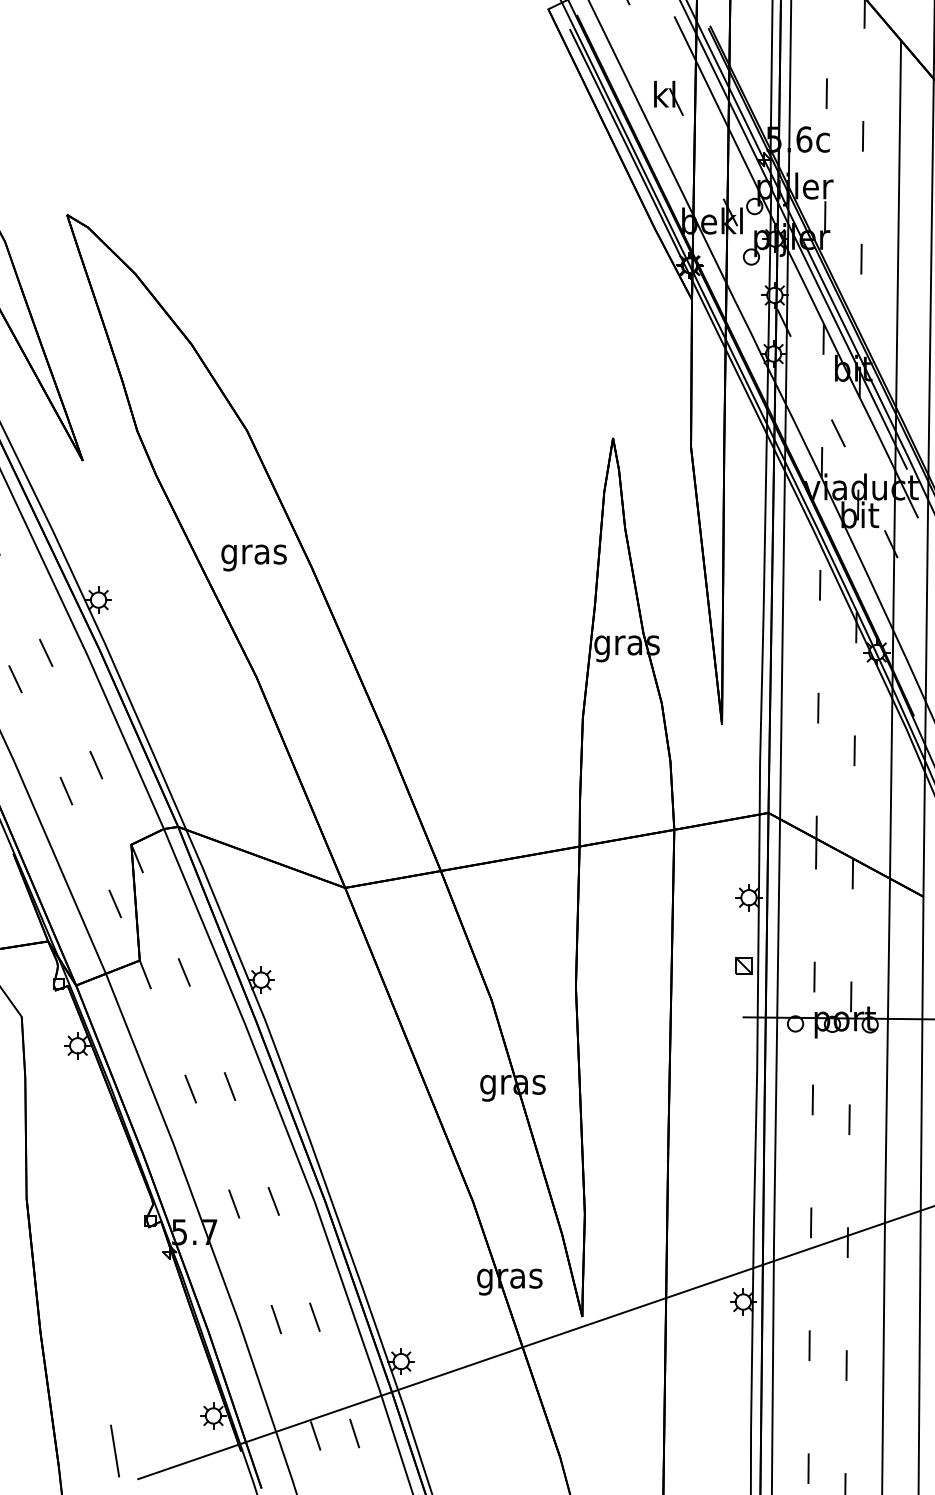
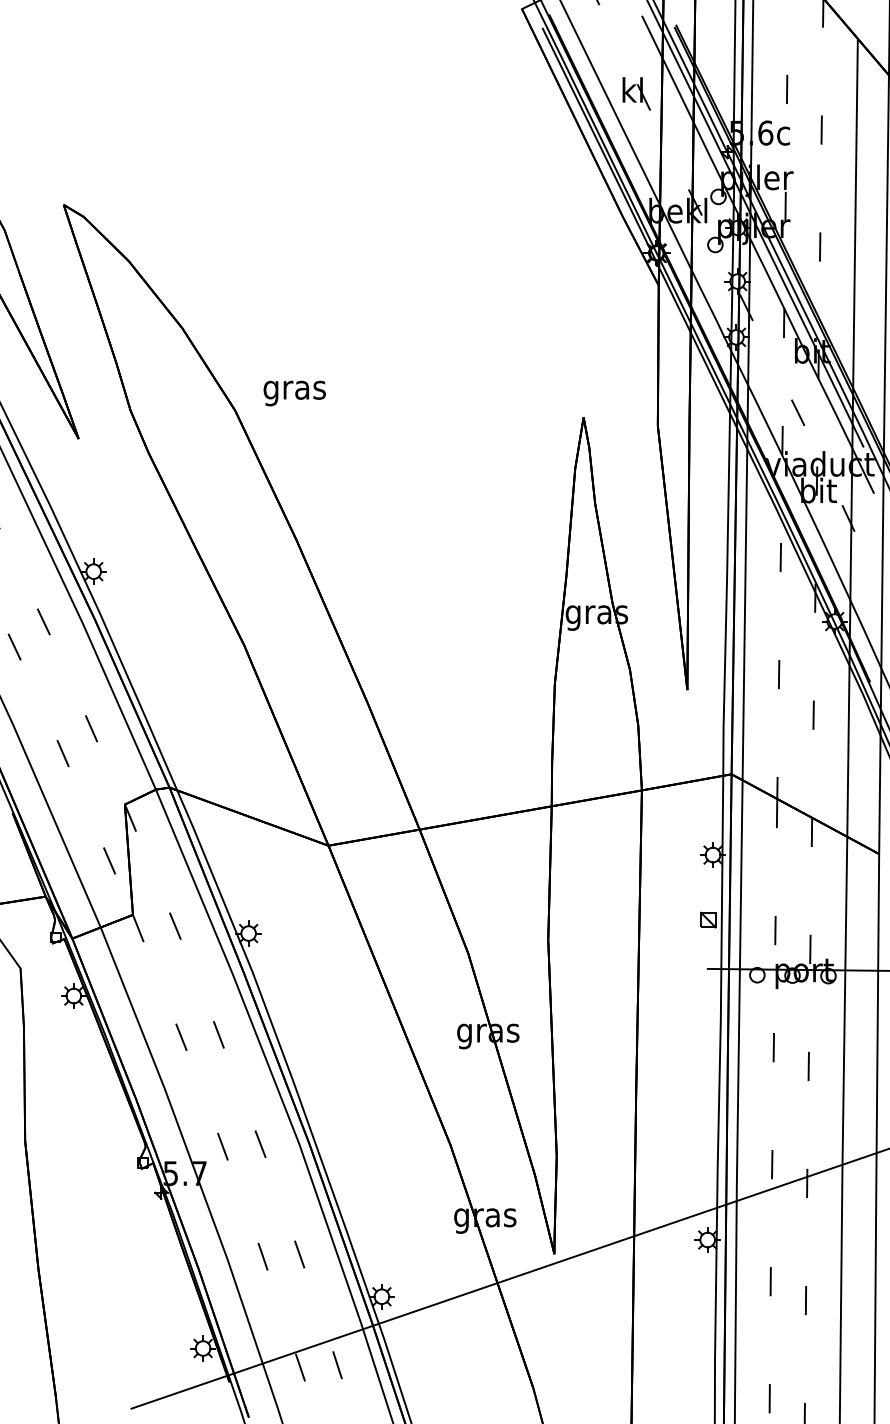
text: (253, 557) -> (294, 393), moved
line: (115, 1450) -> (109, 1381), removed

